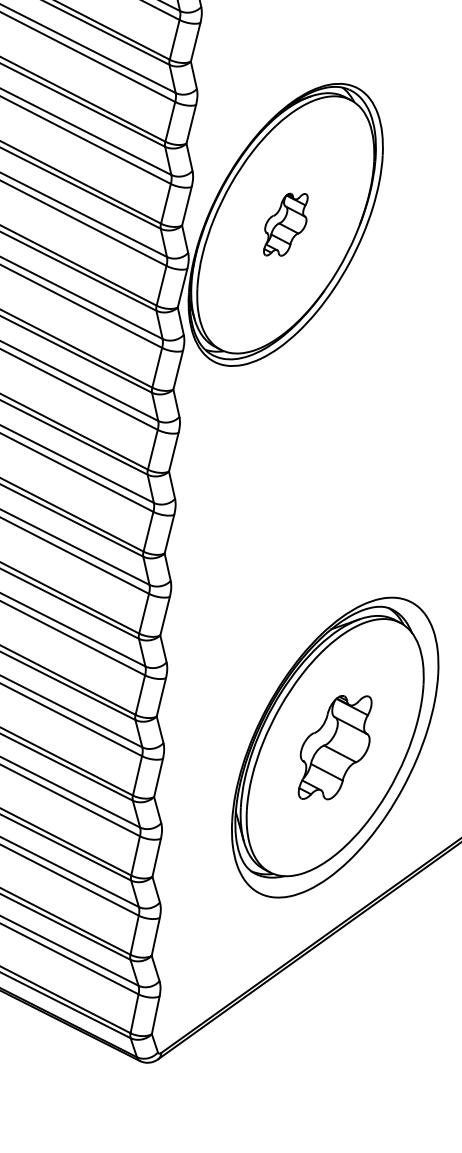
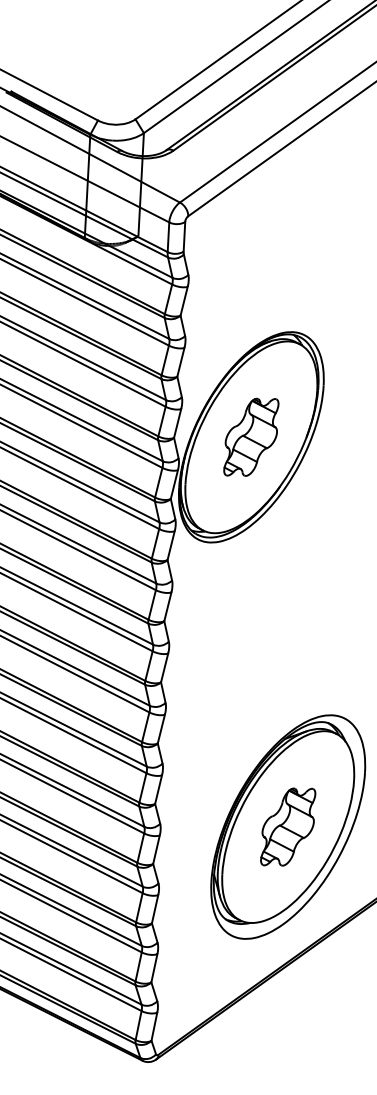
part: (285, 223) -> (251, 436), size x1.67

